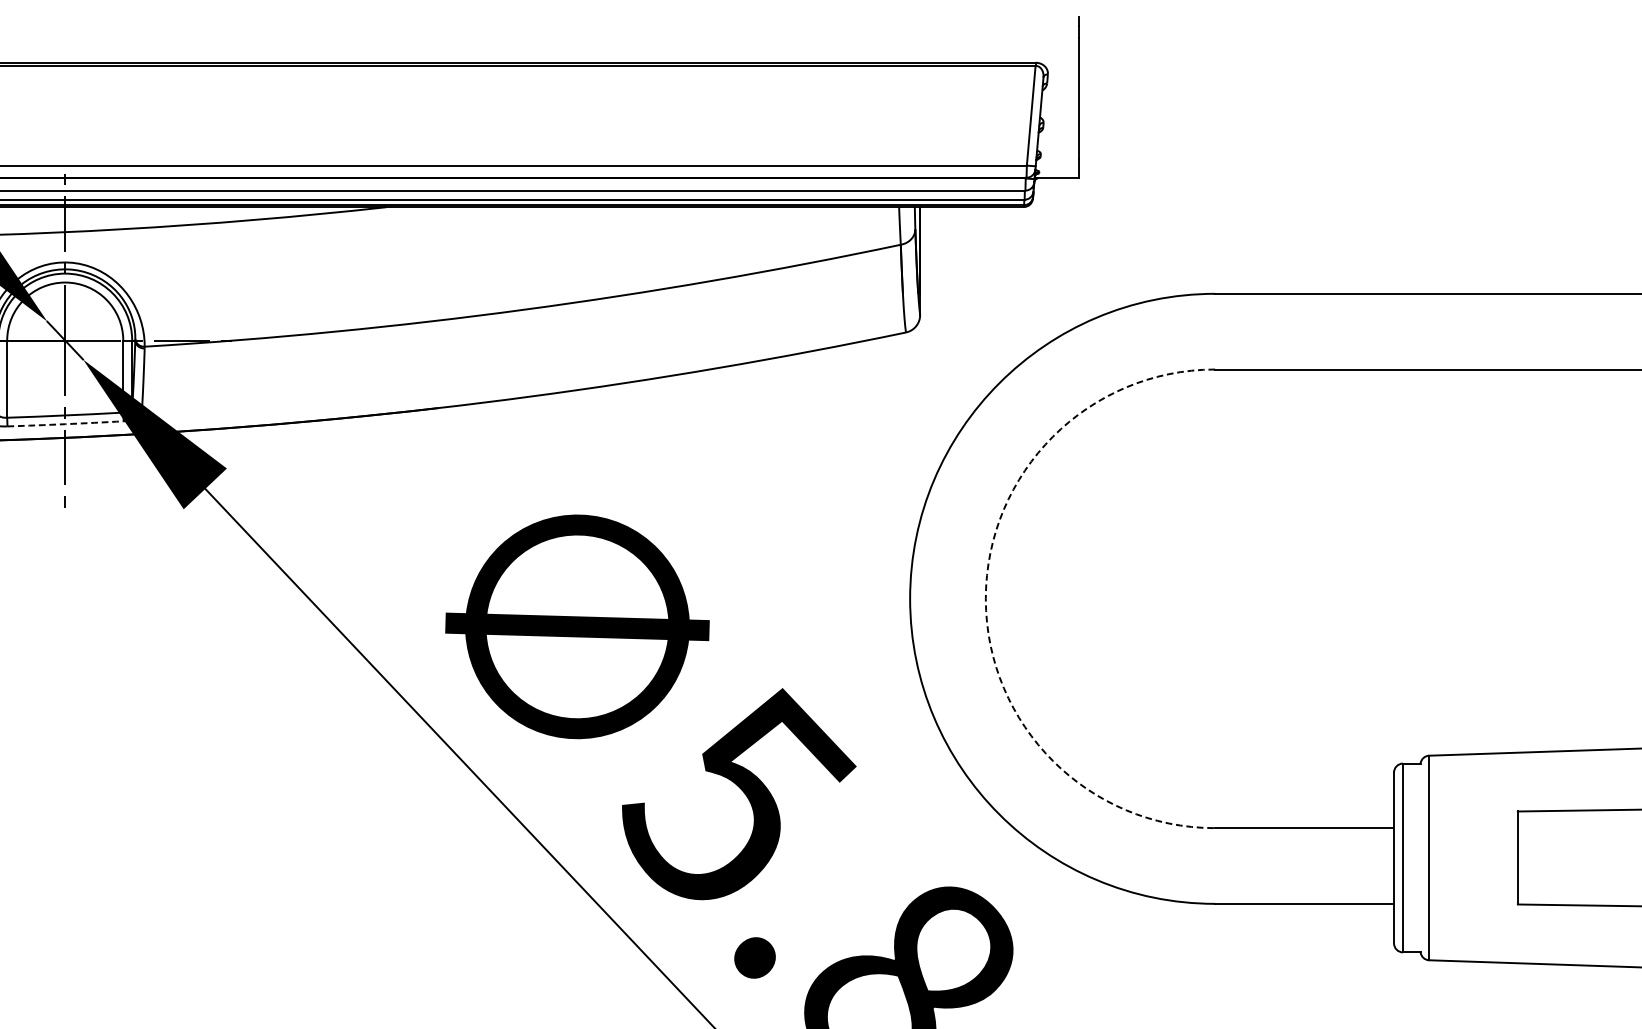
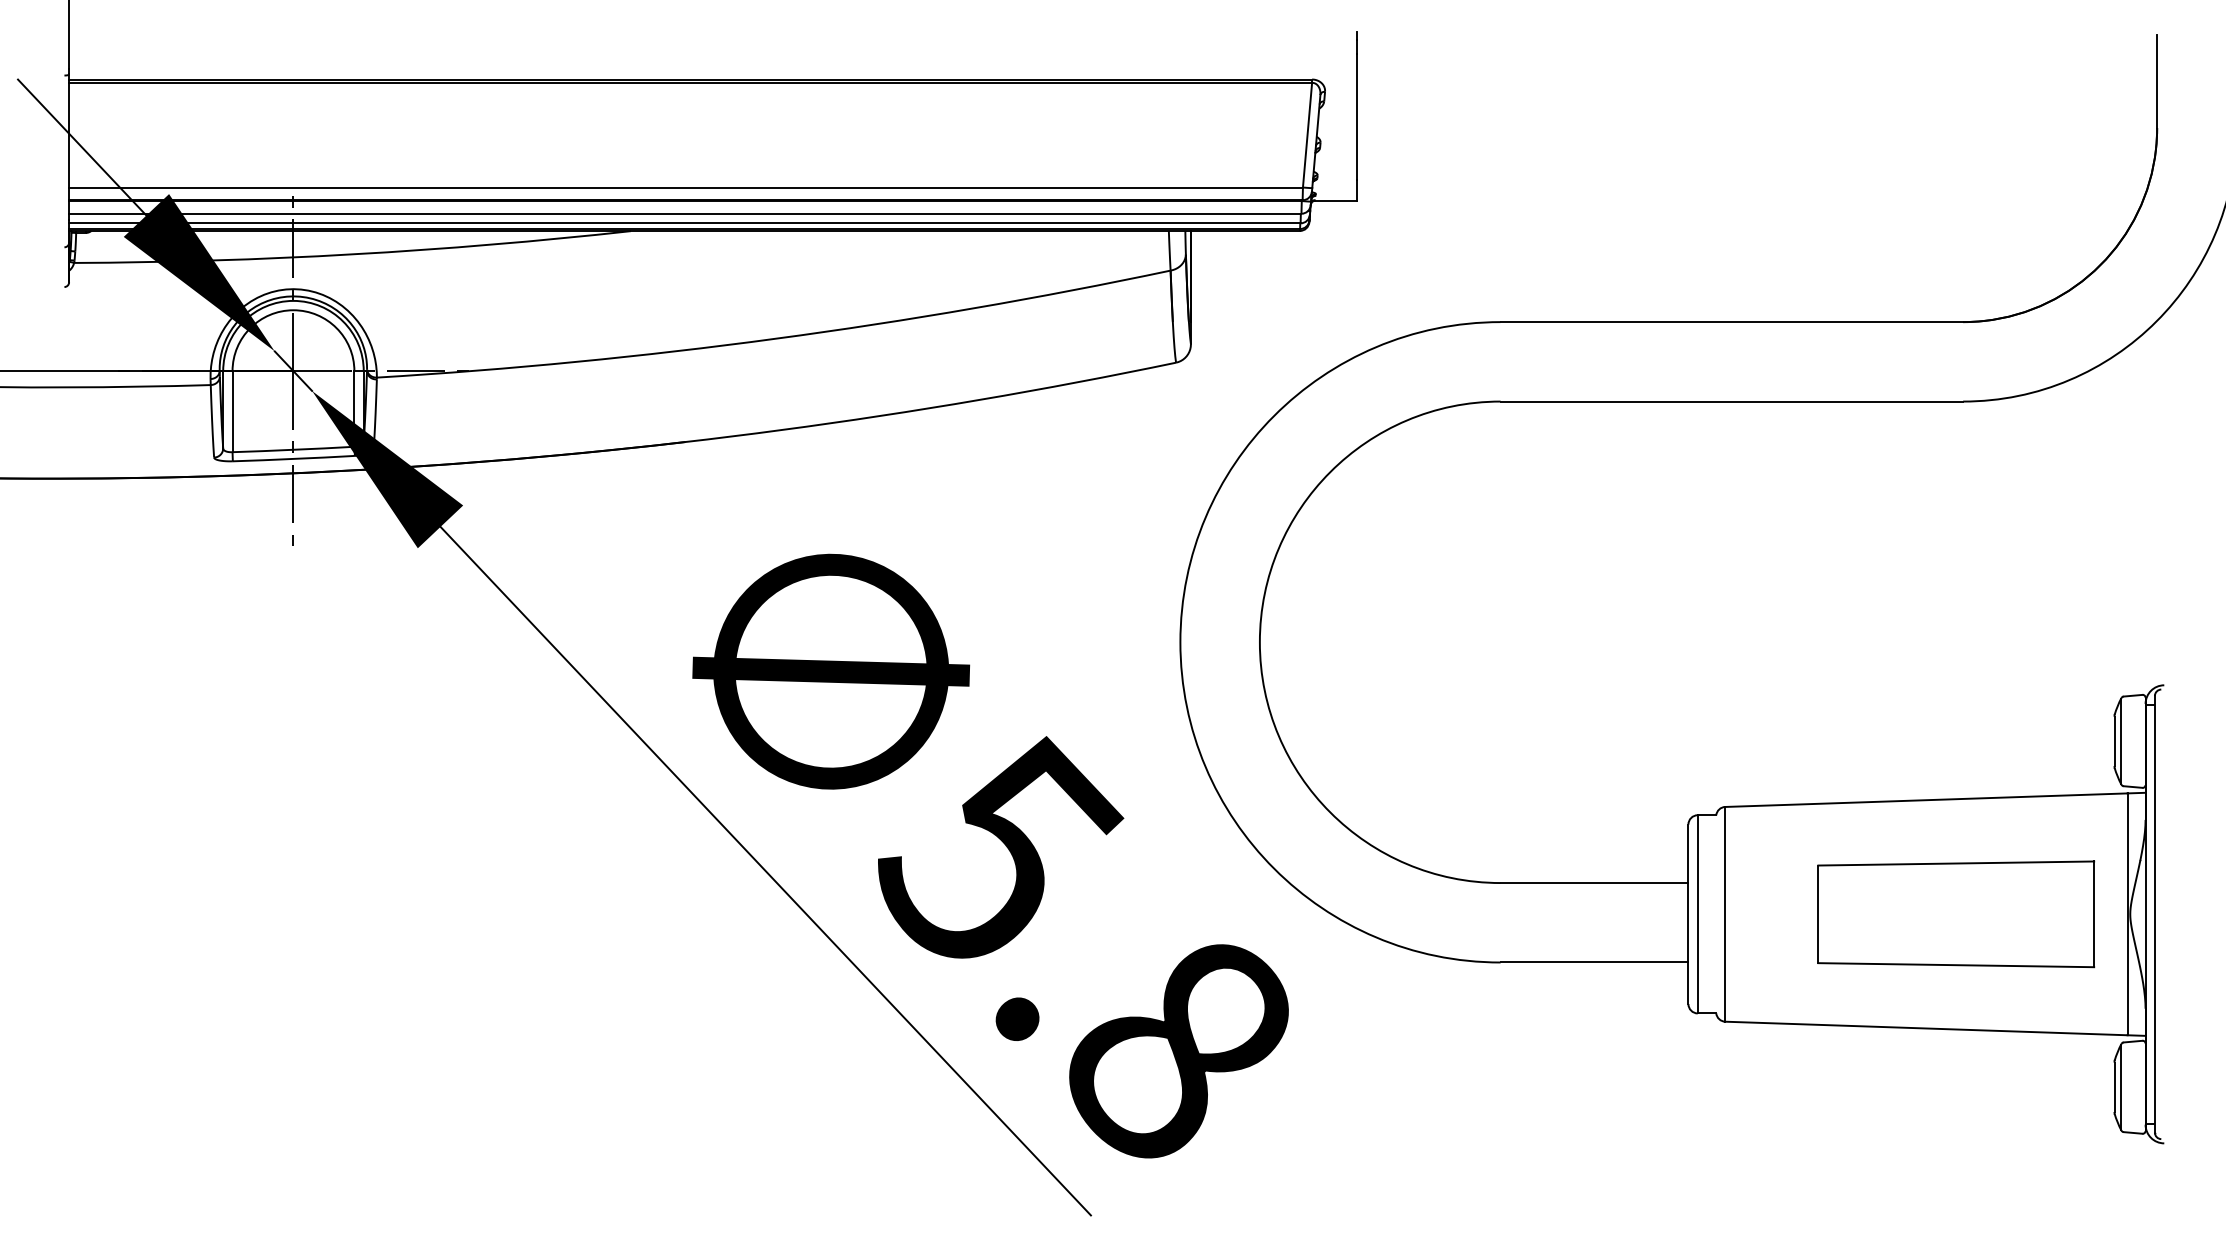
arc: (65, 423) -> (293, 458), dashed -> solid
arc: (985, 599) -> (1259, 642), dashed -> solid

